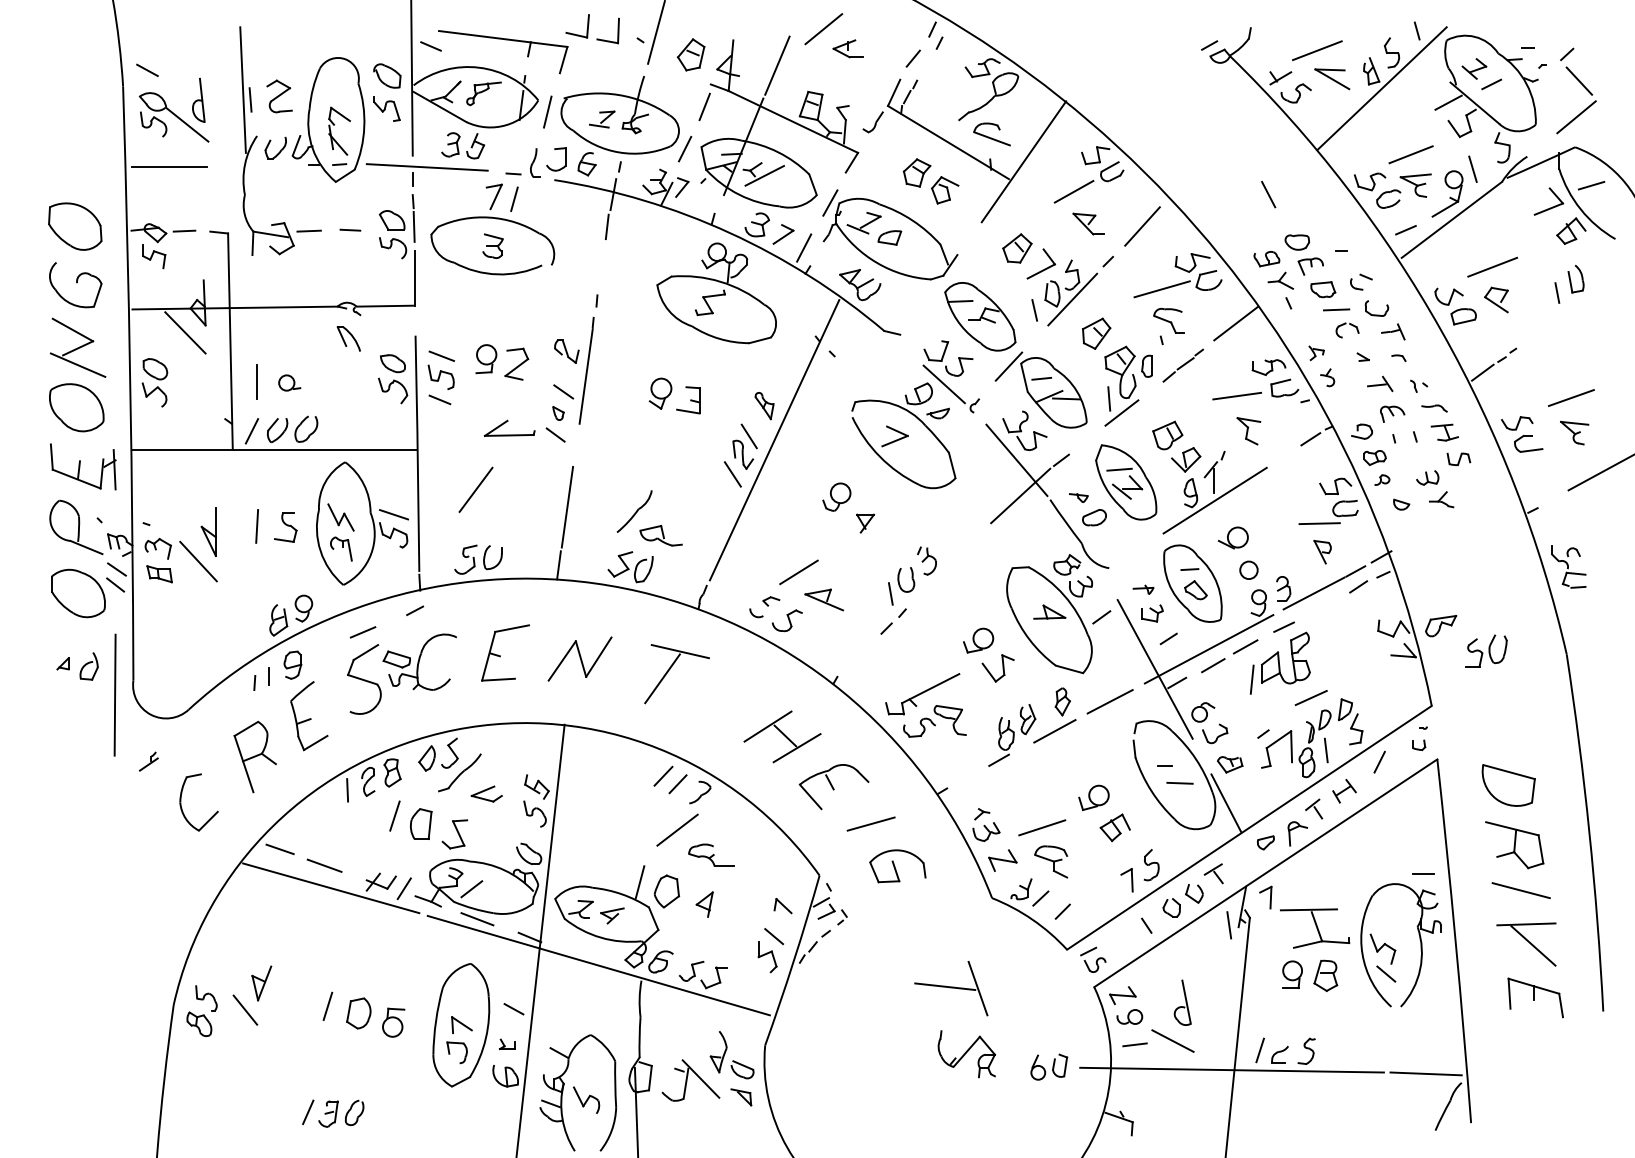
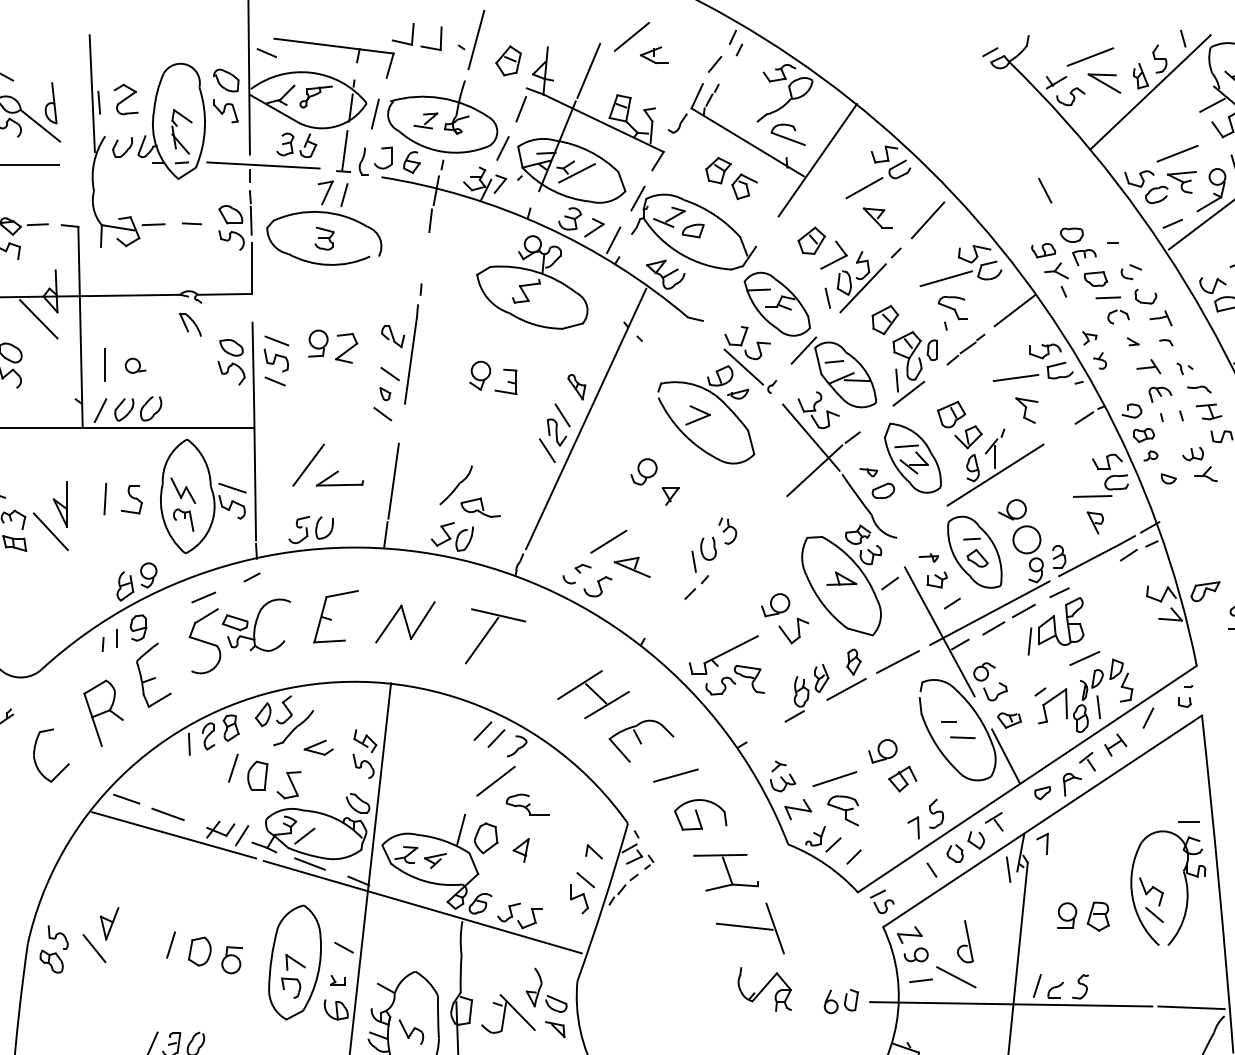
line: (514, 151) -> (344, 150), added
part: (509, 427) -> (339, 477), moved
circle: (1248, 569) -> (1026, 539), size x1.67
part: (1315, 928) -> (726, 872), moved

